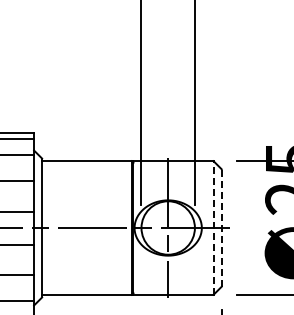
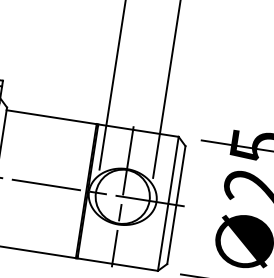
line: (213, 228) -> (168, 204), dashed -> solid
line: (221, 228) -> (176, 205), dashed -> solid

